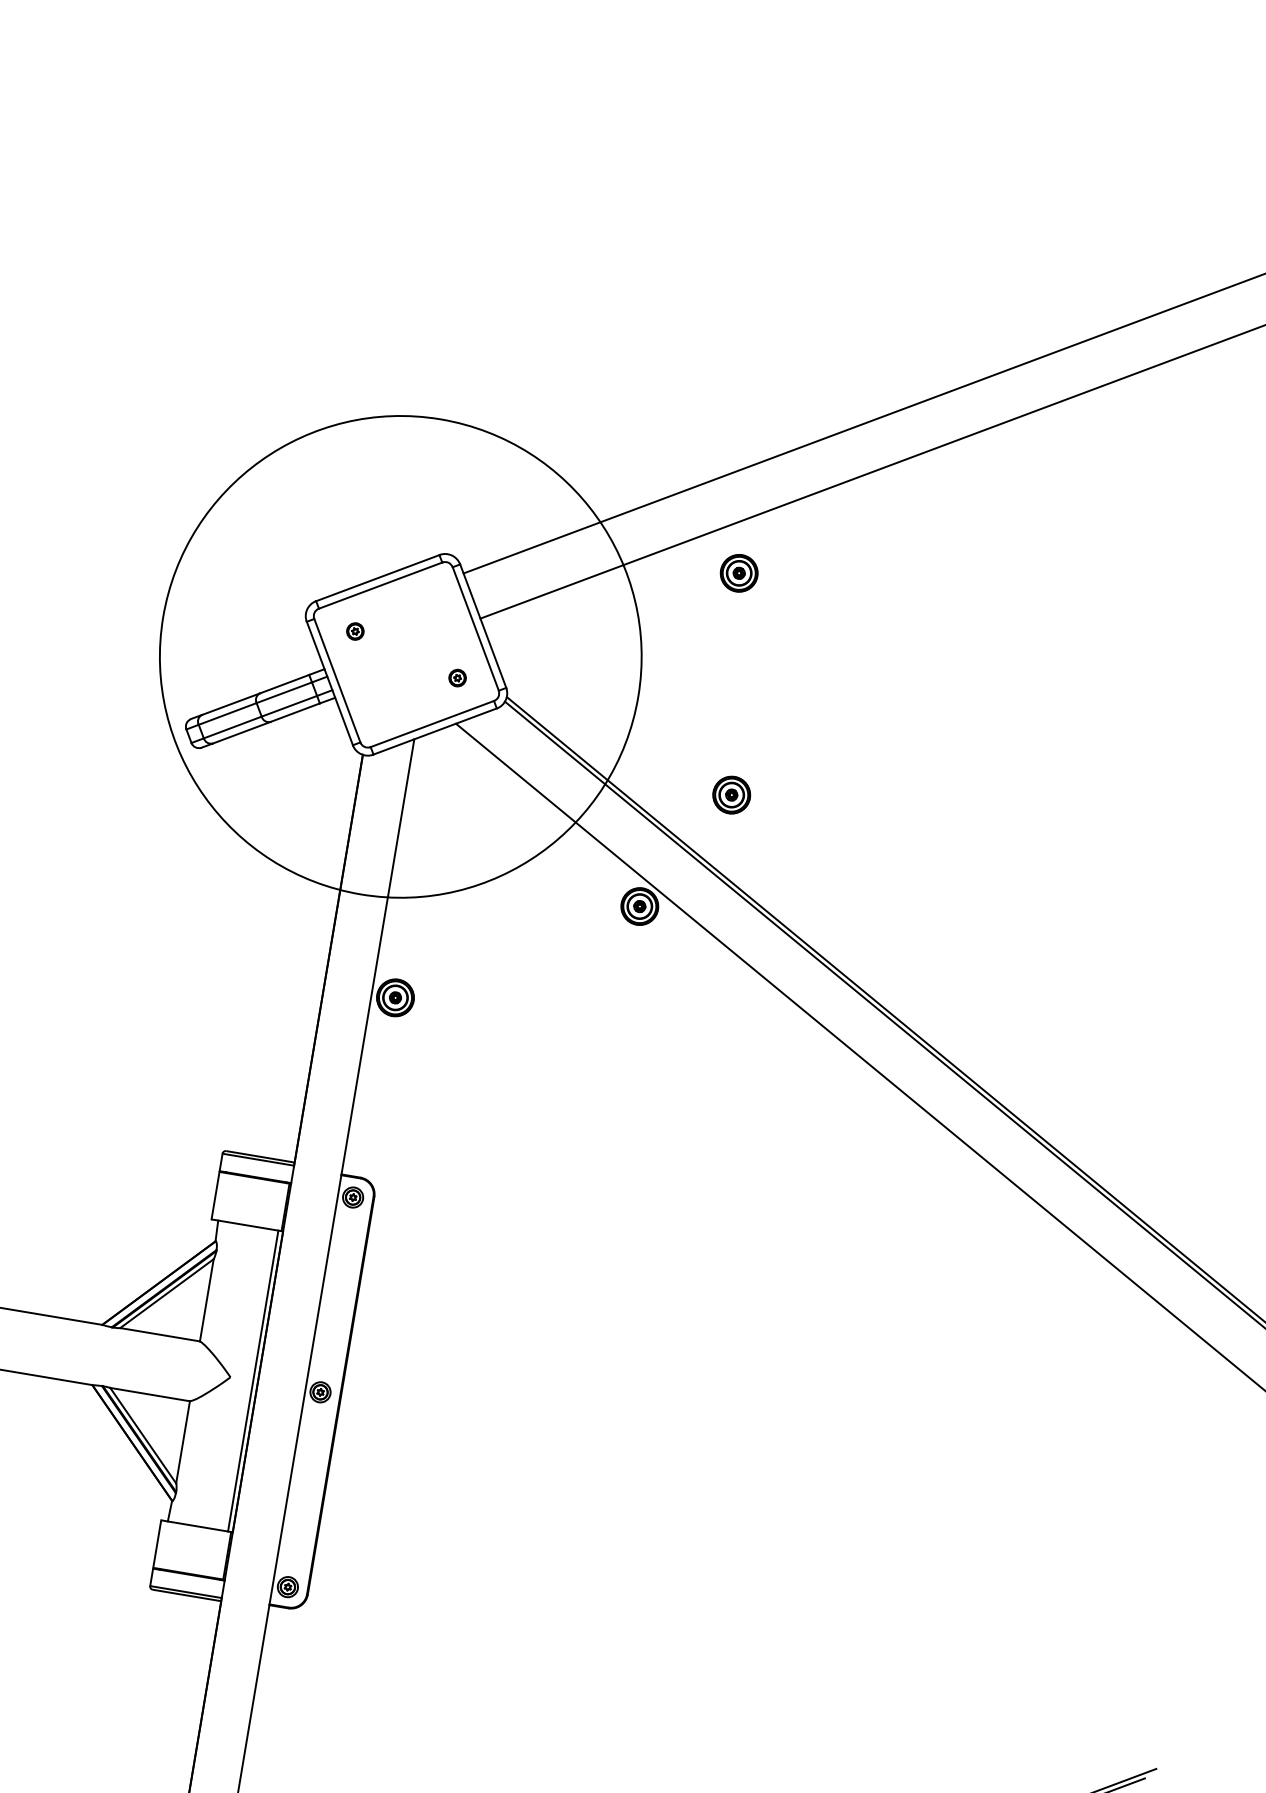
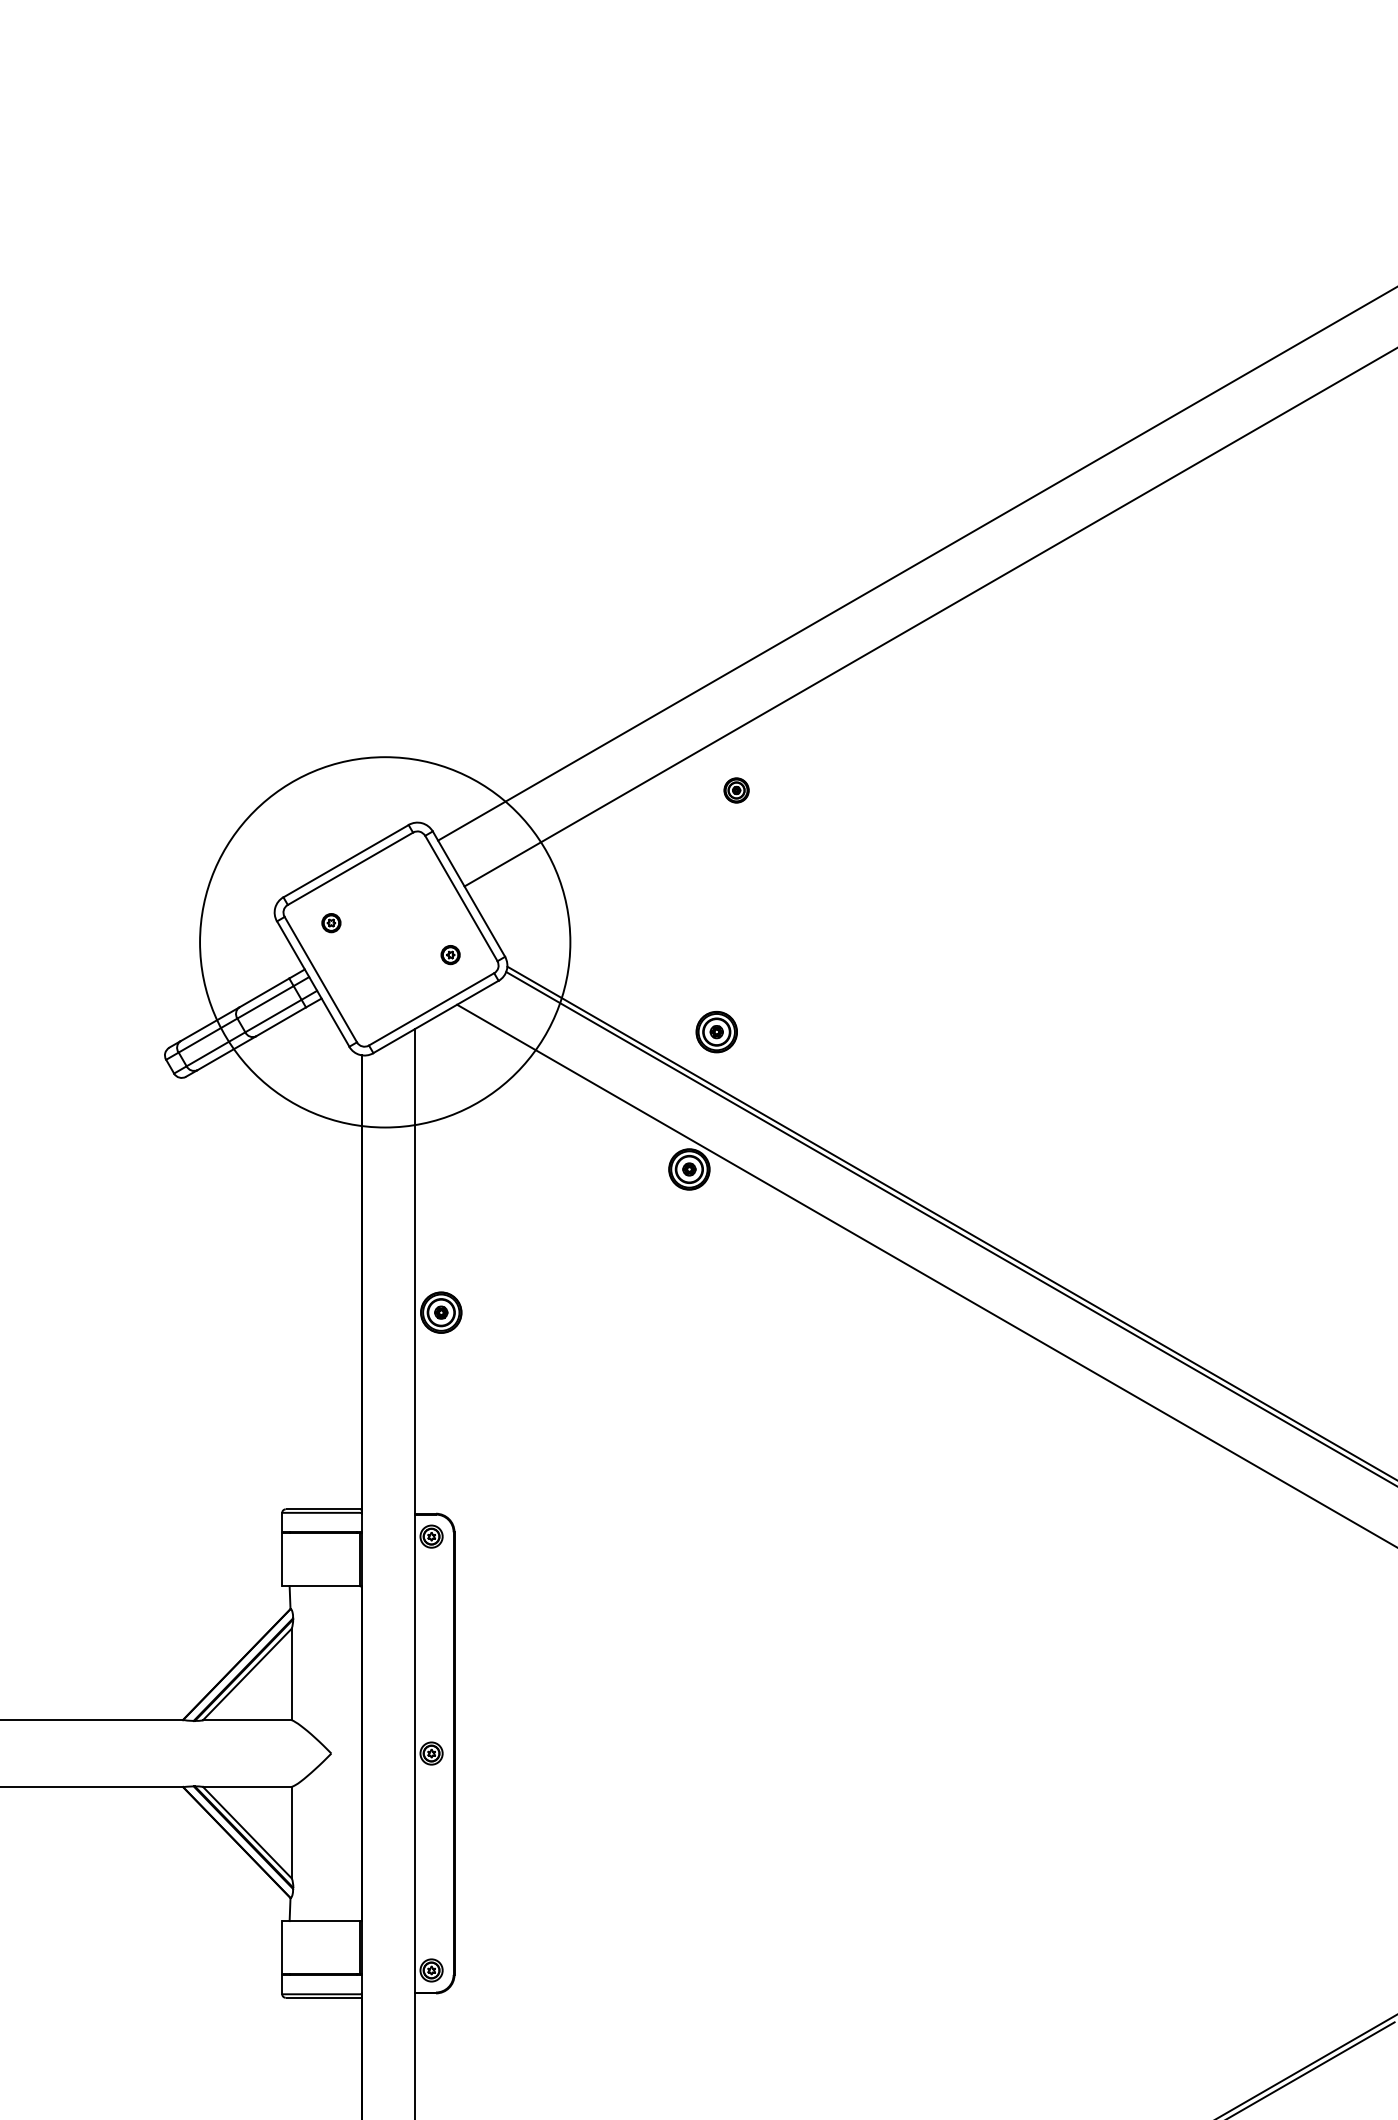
part: (739, 573) -> (736, 790), size x0.6
circle: (400, 656) -> (384, 941), size x0.7
part: (731, 795) -> (716, 1032), moved
line: (253, 1380) -> (356, 1753), removed

